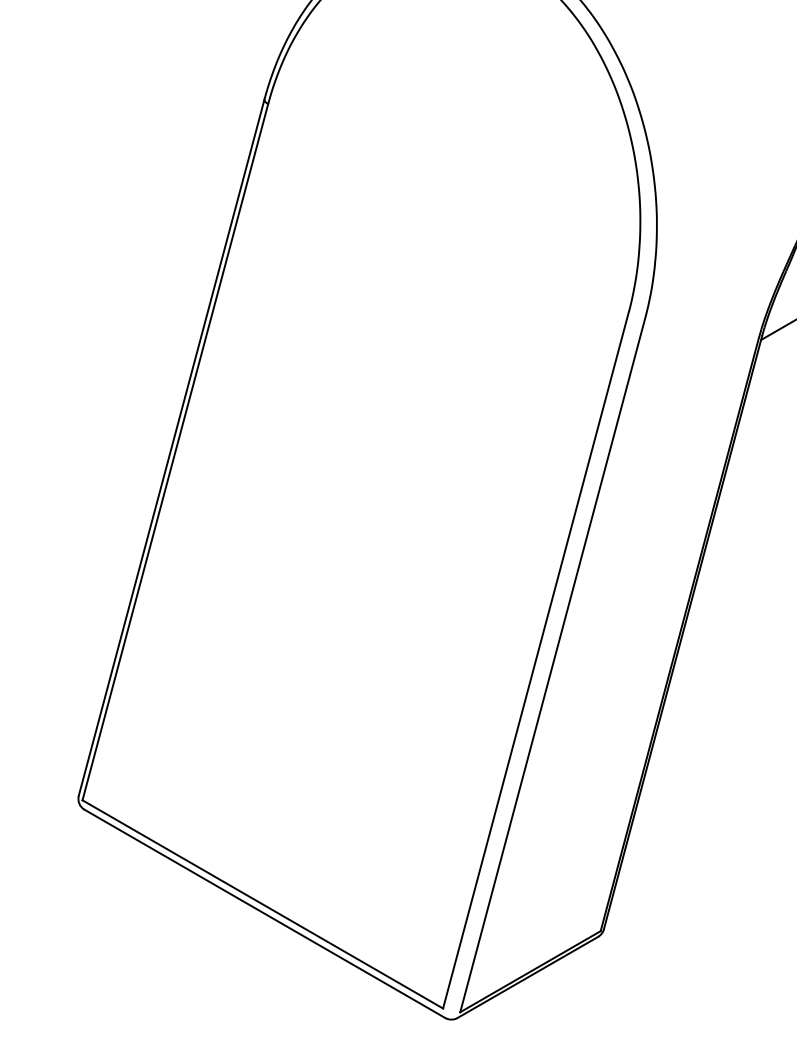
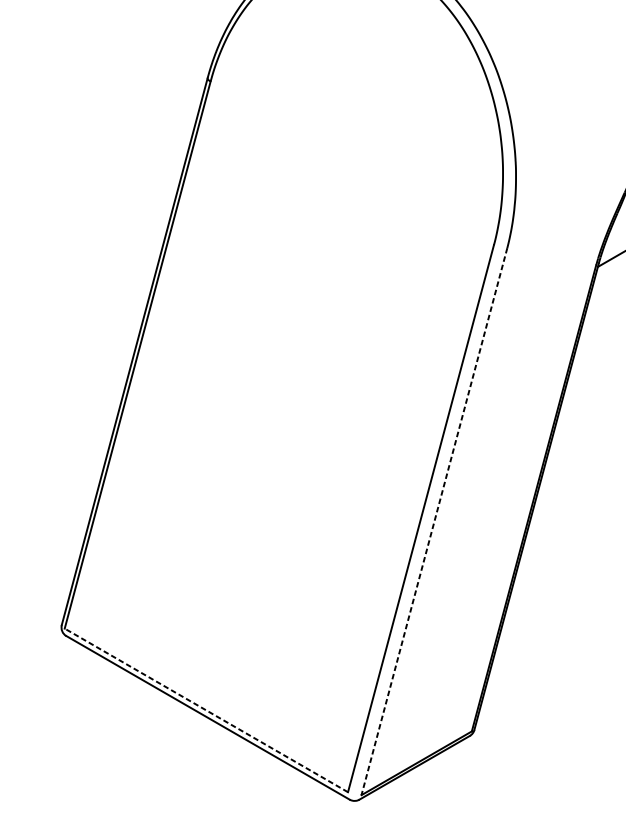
line: (552, 664) -> (433, 521), solid -> dashed
line: (262, 904) -> (206, 710), solid -> dashed

